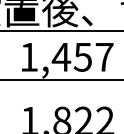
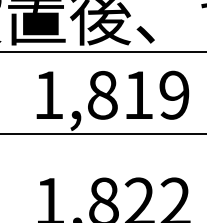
text: (82, 56) -> (137, 93), 1,457 -> 1,819

